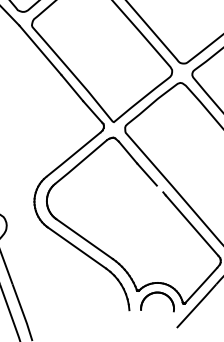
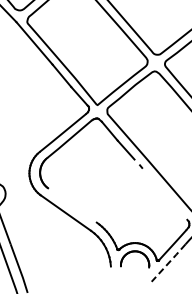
line: (191, 225) -> (164, 193), removed
line: (84, 239) -> (72, 205), removed
line: (196, 305) -> (168, 262), solid -> dashed

